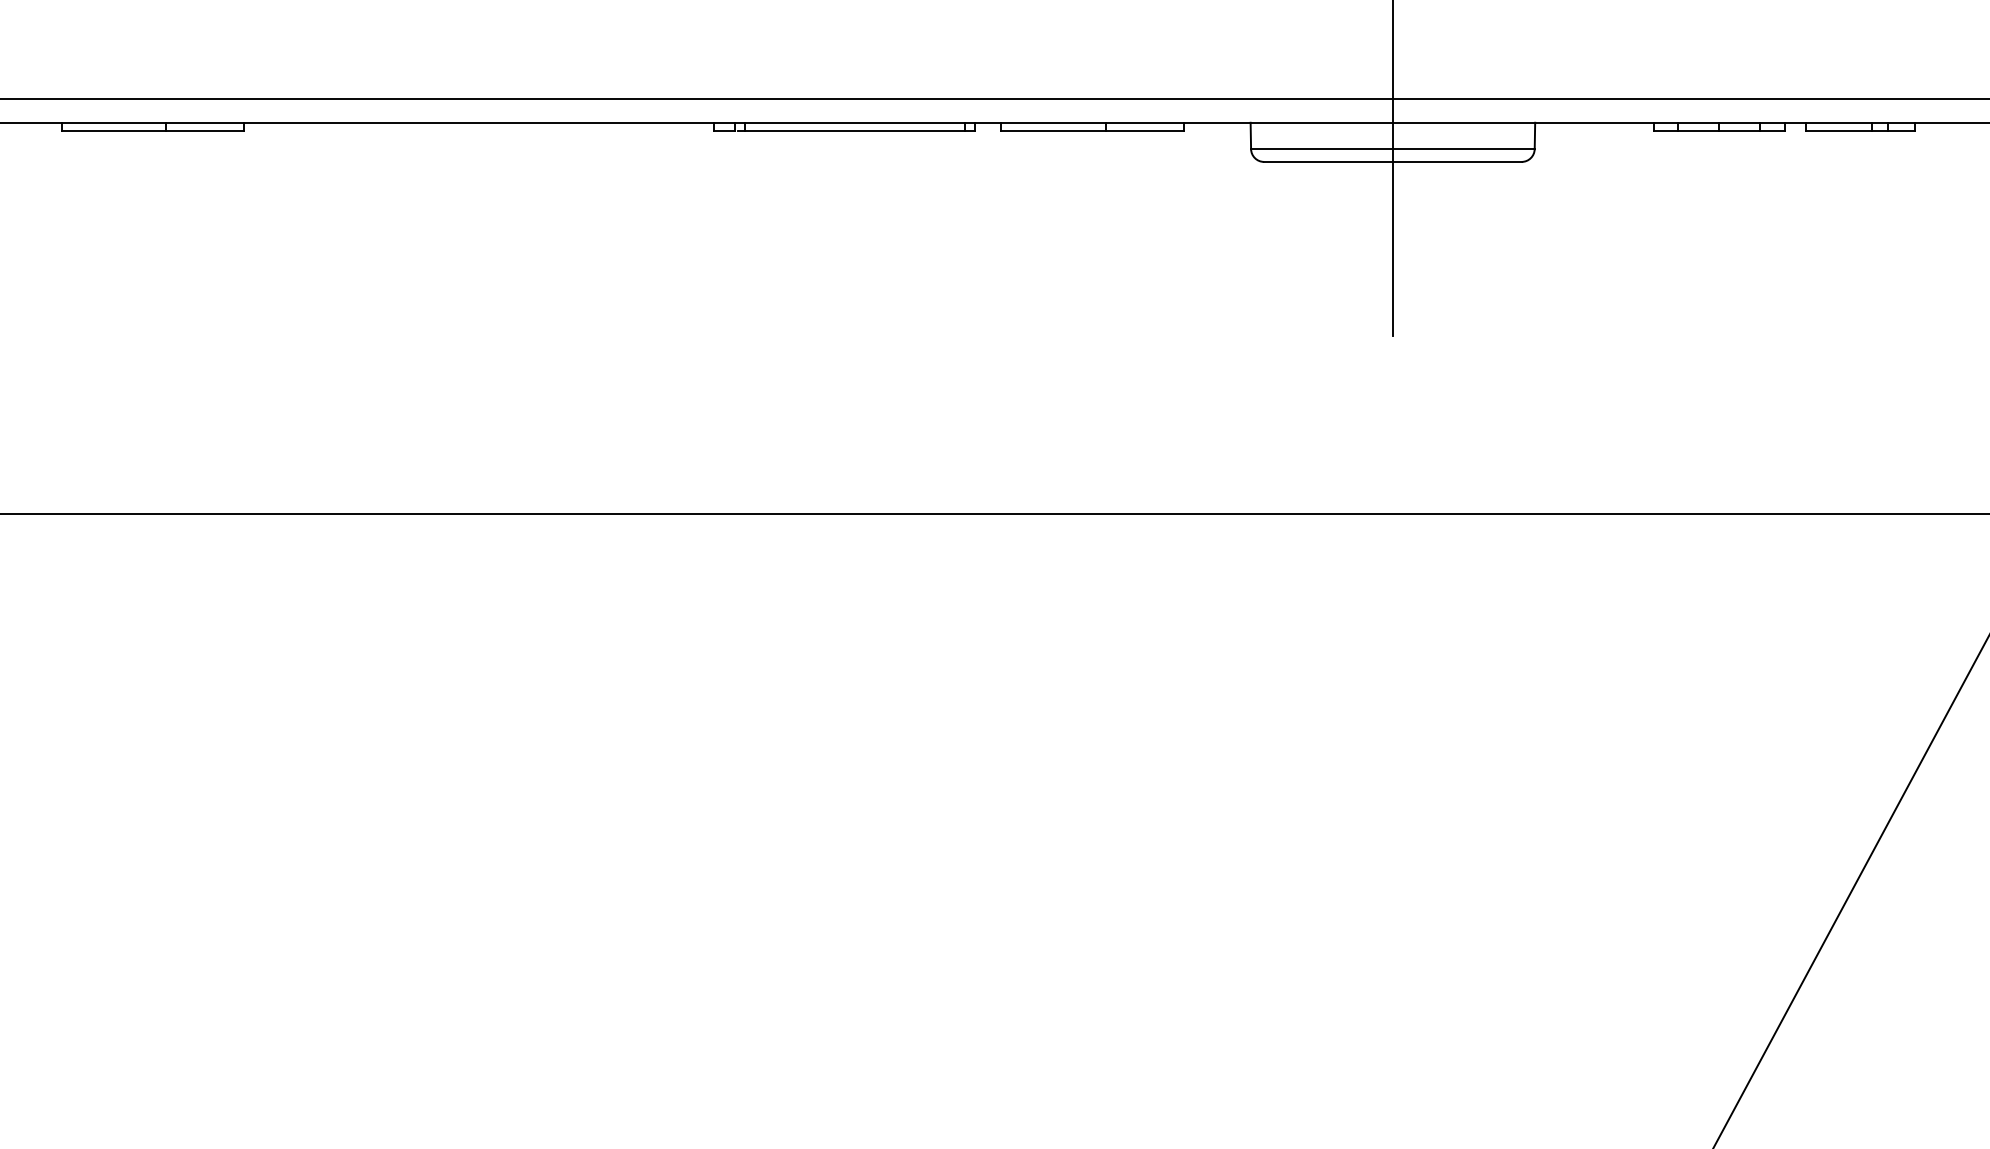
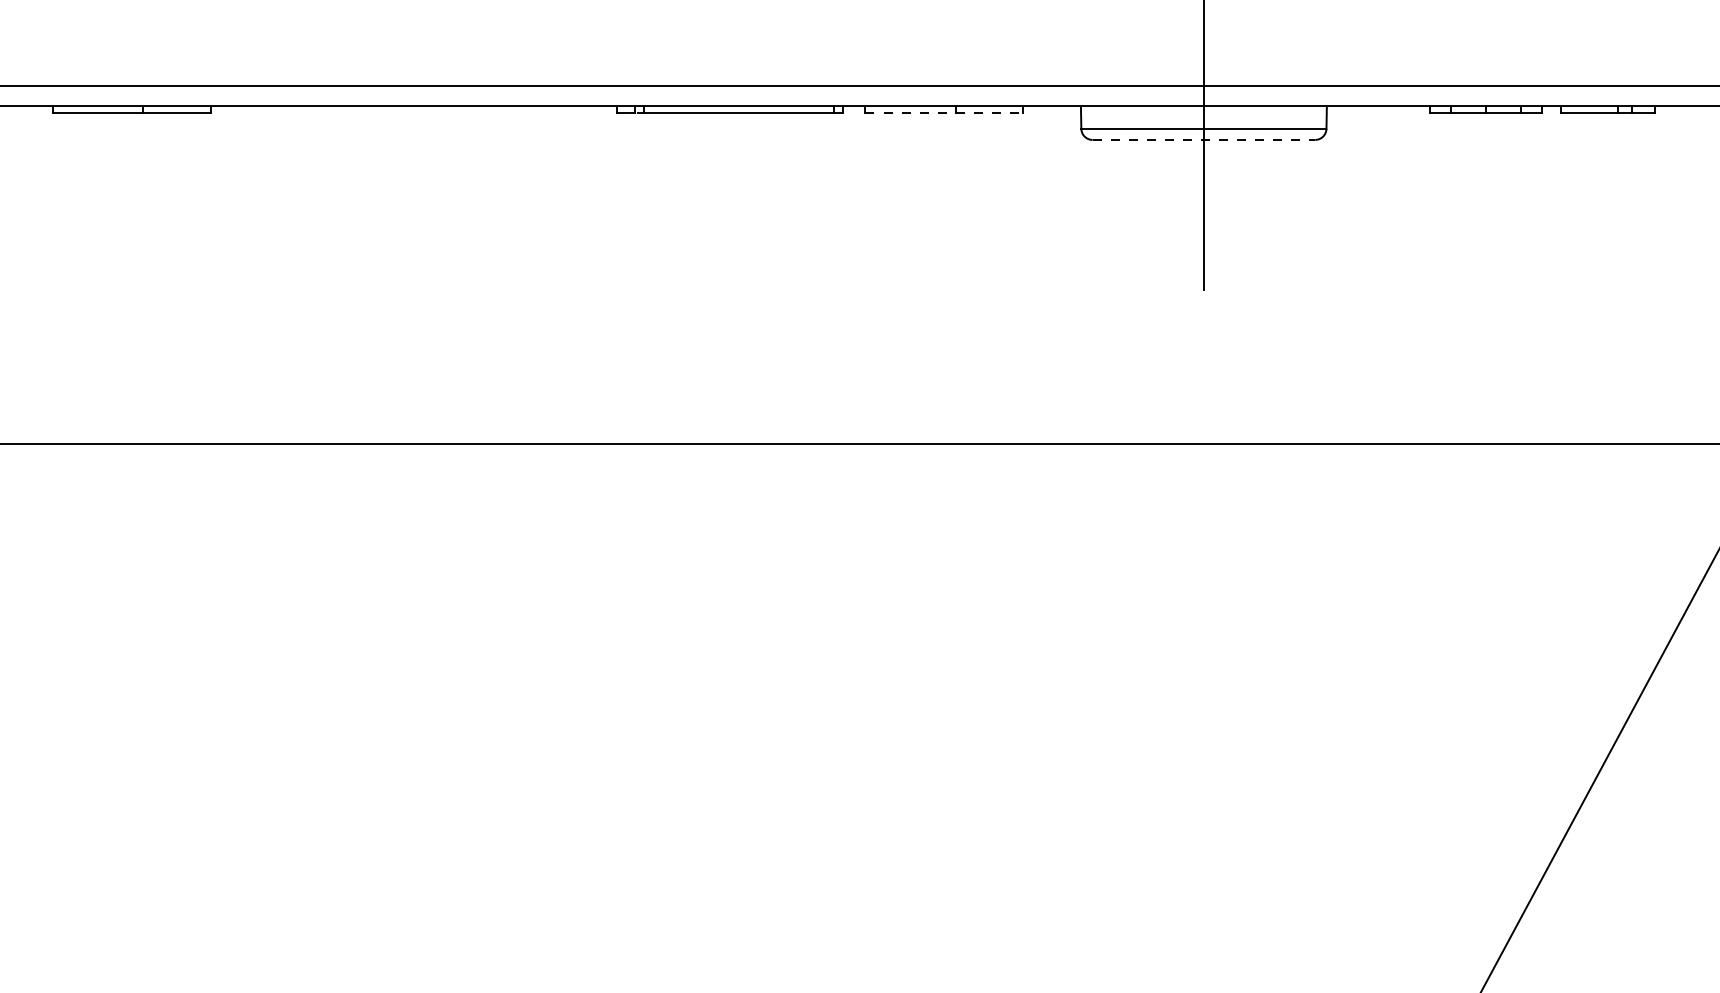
line: (1093, 130) -> (945, 112), solid -> dashed
line: (1392, 161) -> (1203, 139), solid -> dashed

